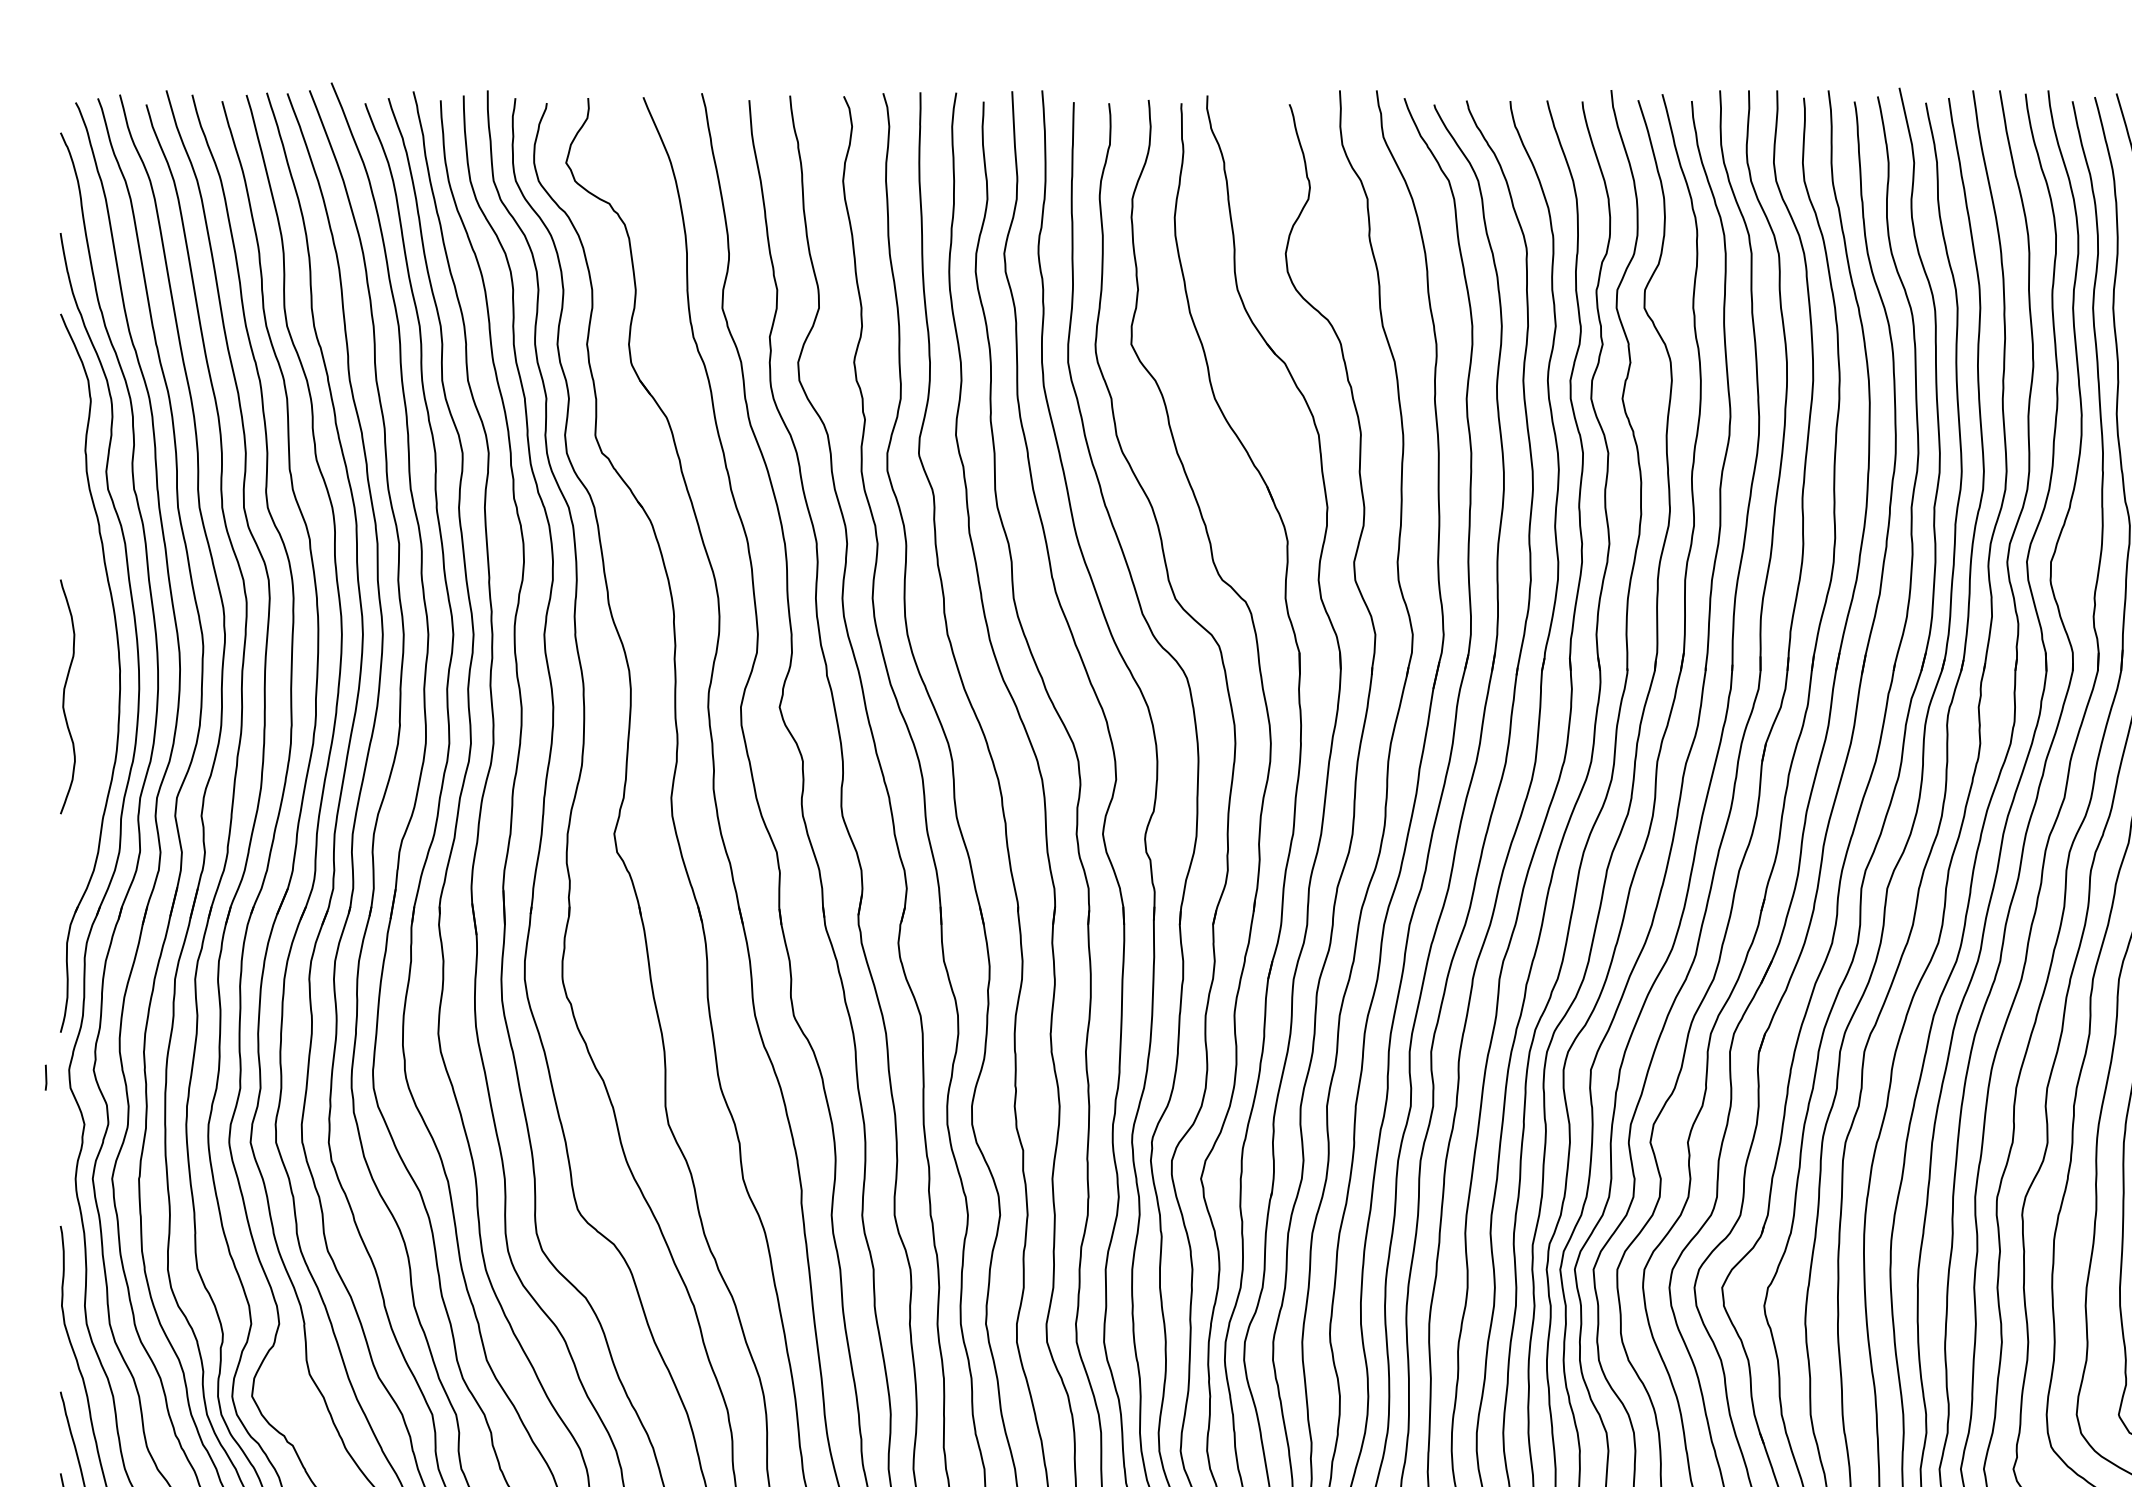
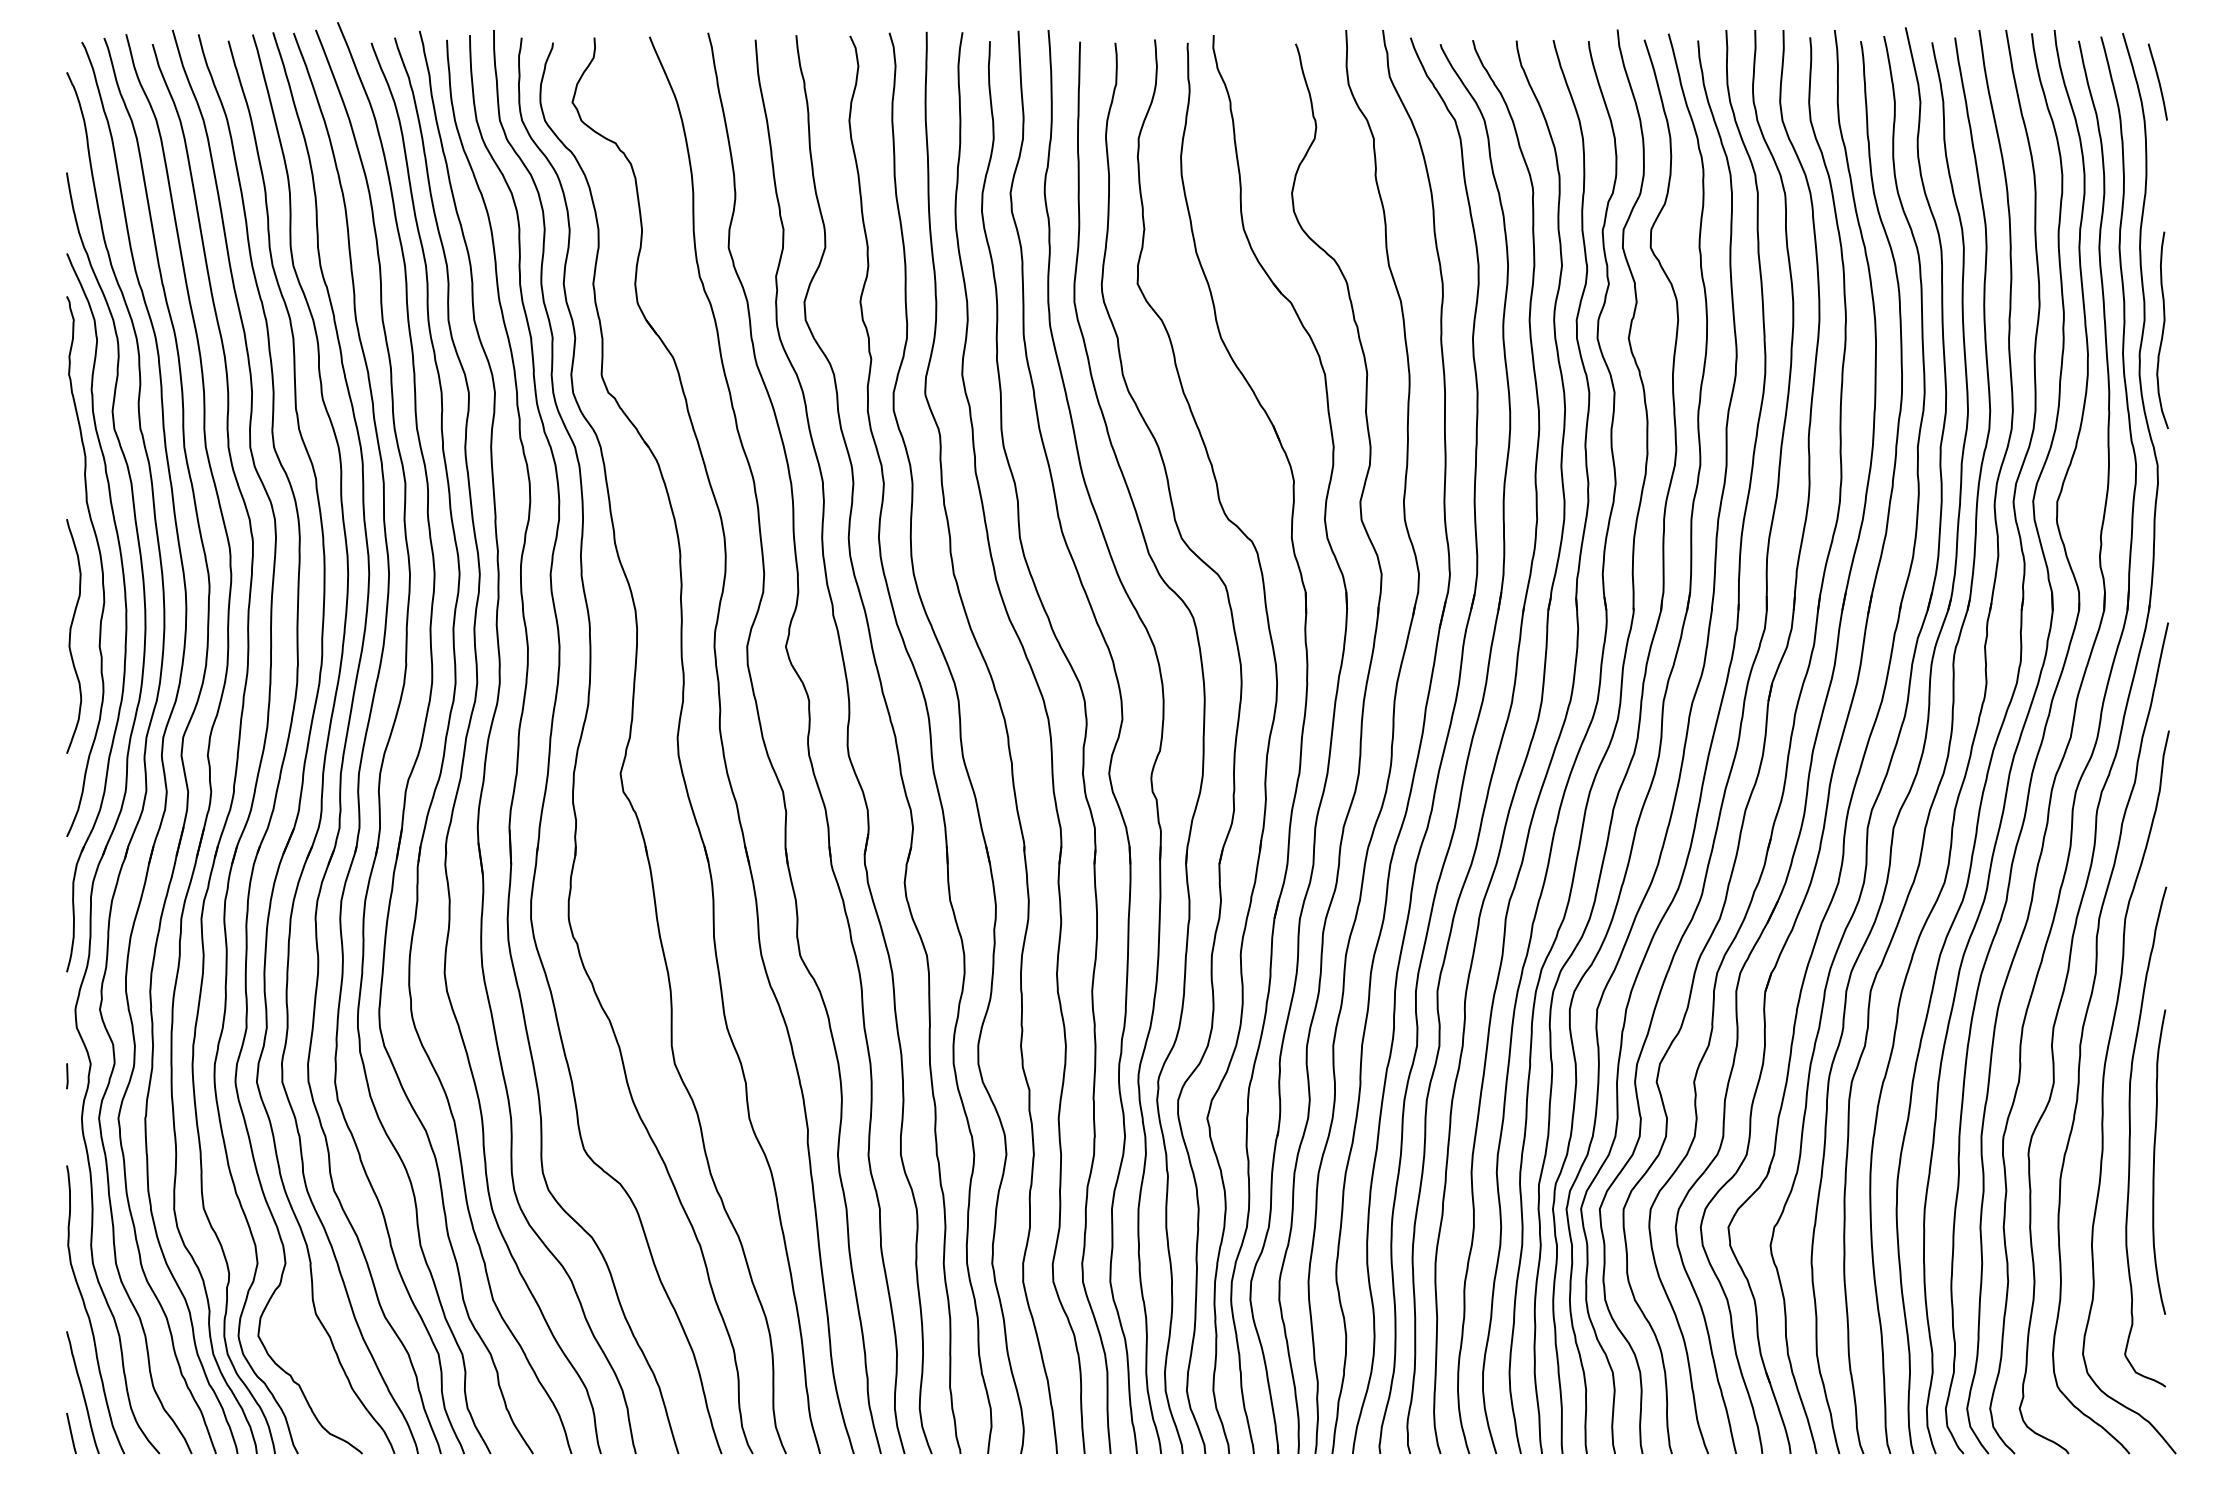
curve: (94, 624) -> (100, 564), added
line: (46, 1077) -> (67, 1076), moved

